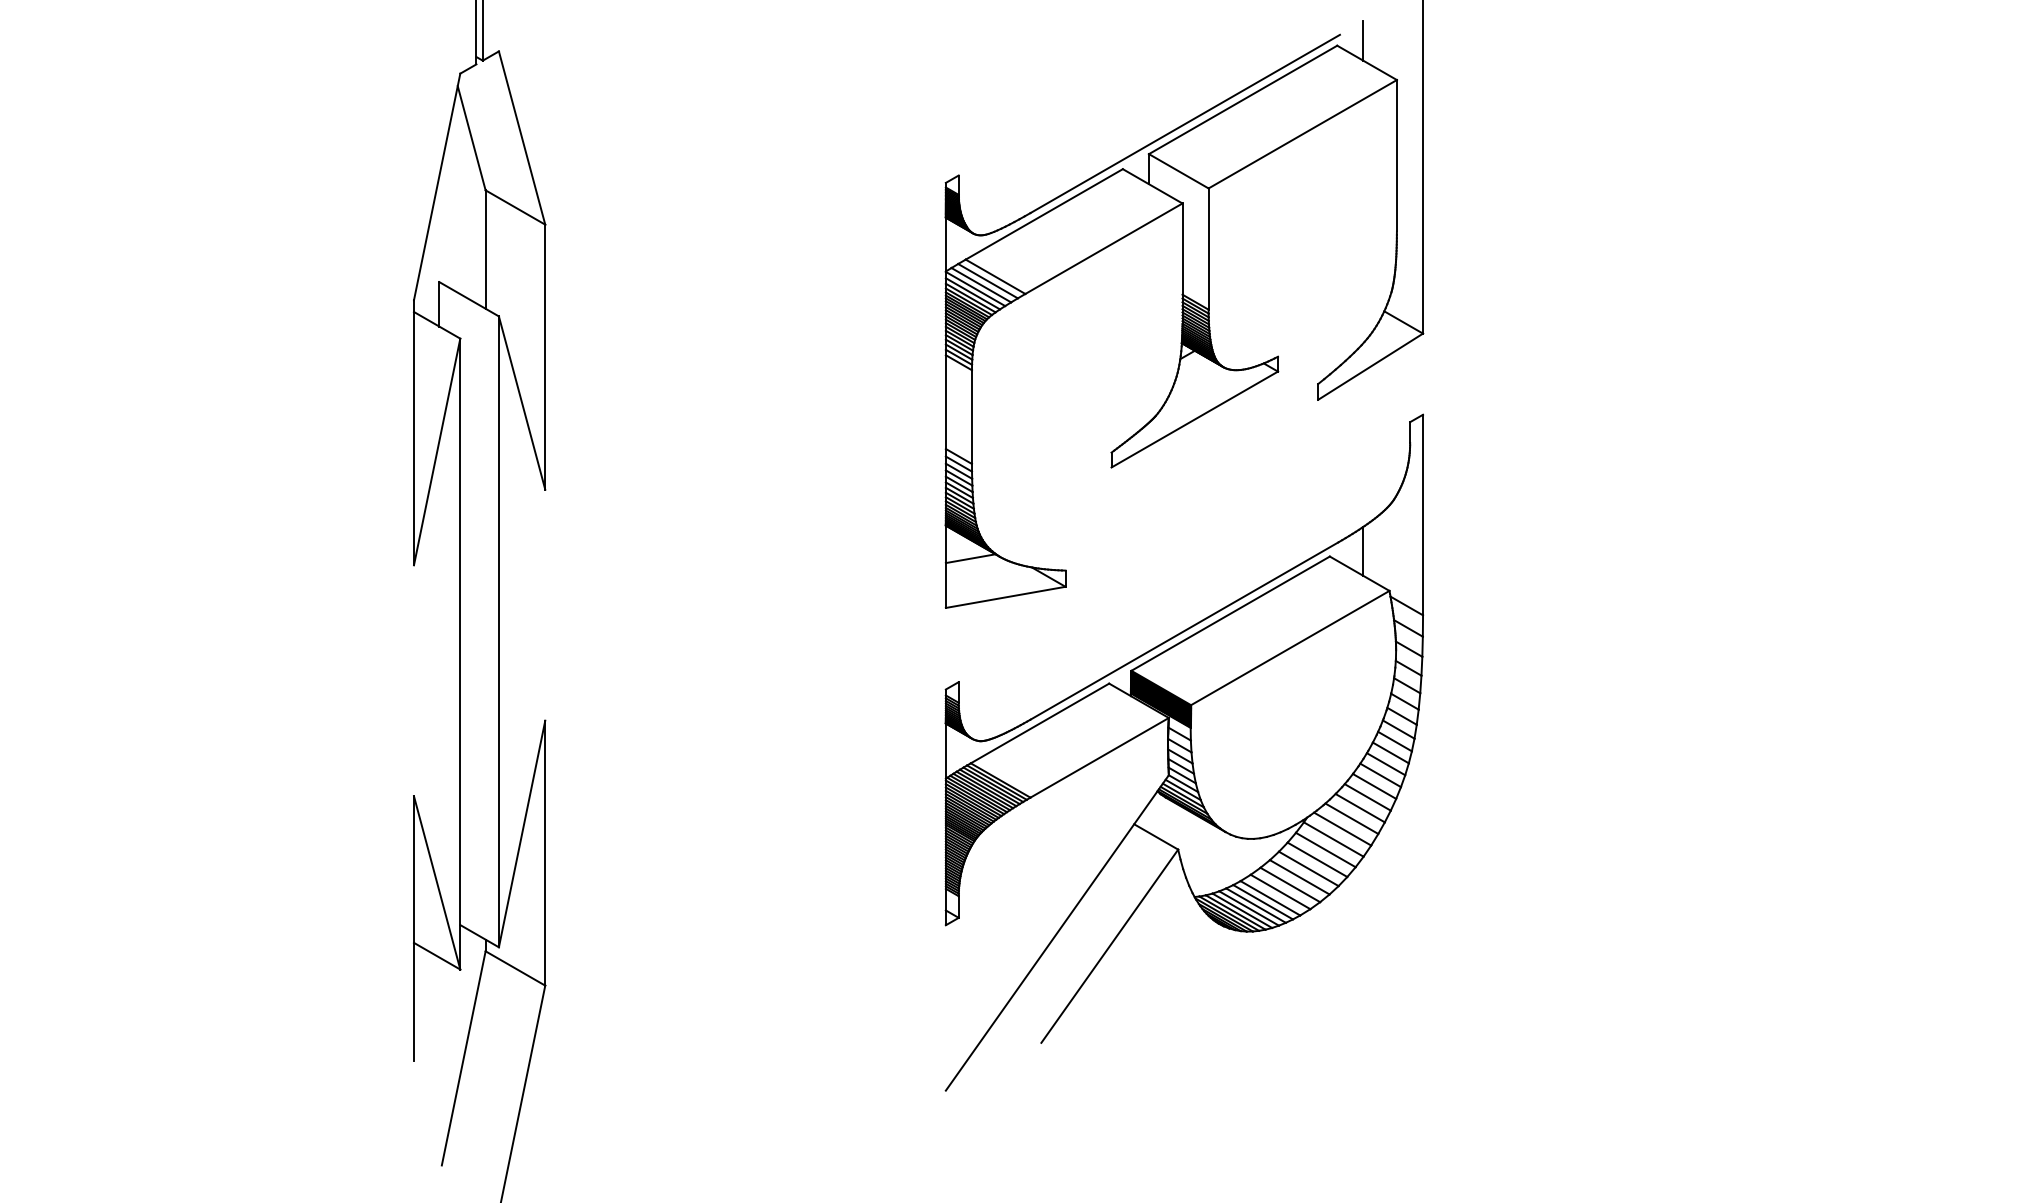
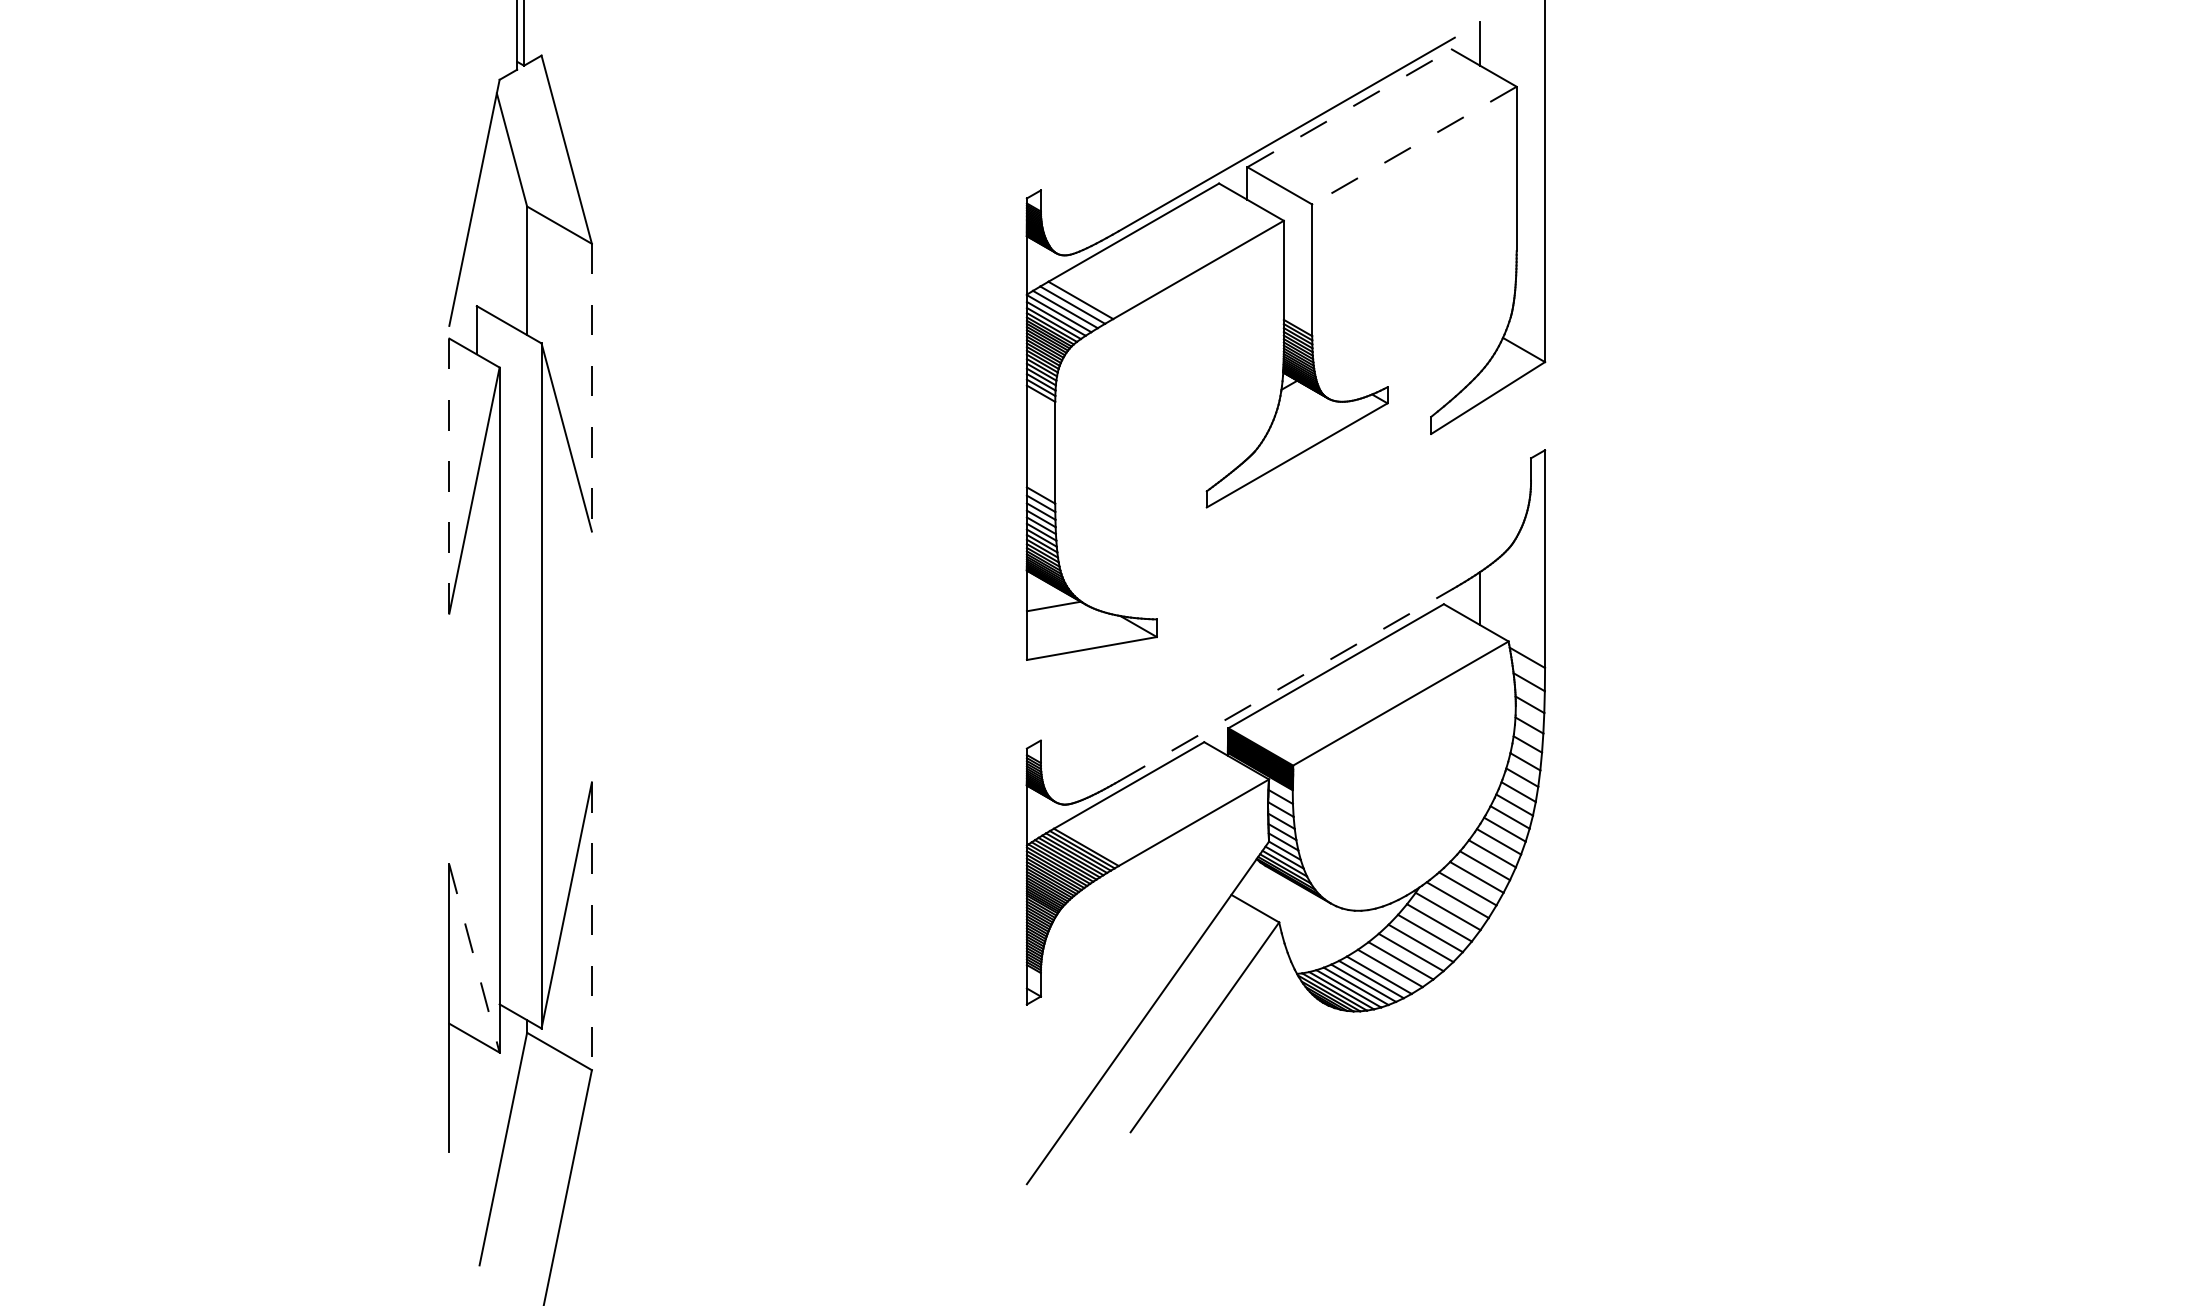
line: (1242, 100) -> (1349, 108), solid -> dashed
line: (1302, 134) -> (1414, 145), solid -> dashed
line: (544, 357) -> (591, 387), solid -> dashed
line: (414, 432) -> (449, 469), solid -> dashed
line: (1184, 631) -> (1285, 685), solid -> dashed
line: (544, 853) -> (591, 926), solid -> dashed
line: (437, 883) -> (474, 959), solid -> dashed

